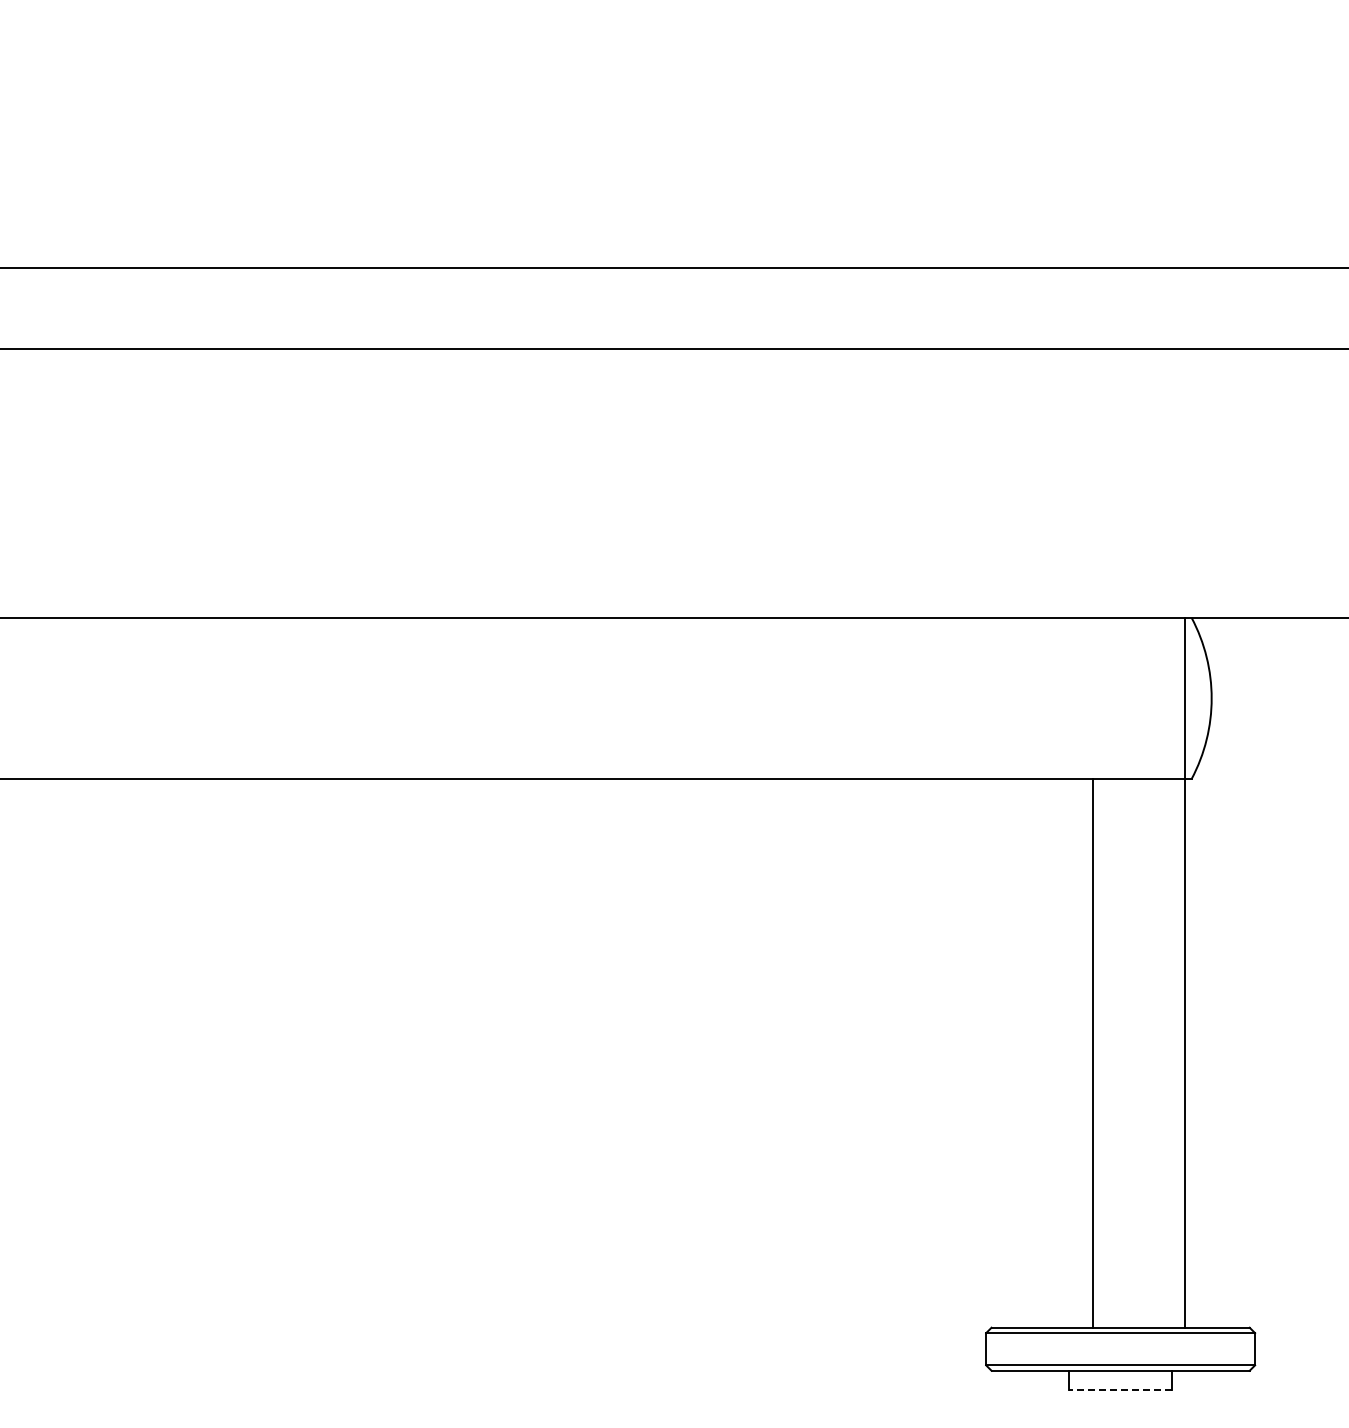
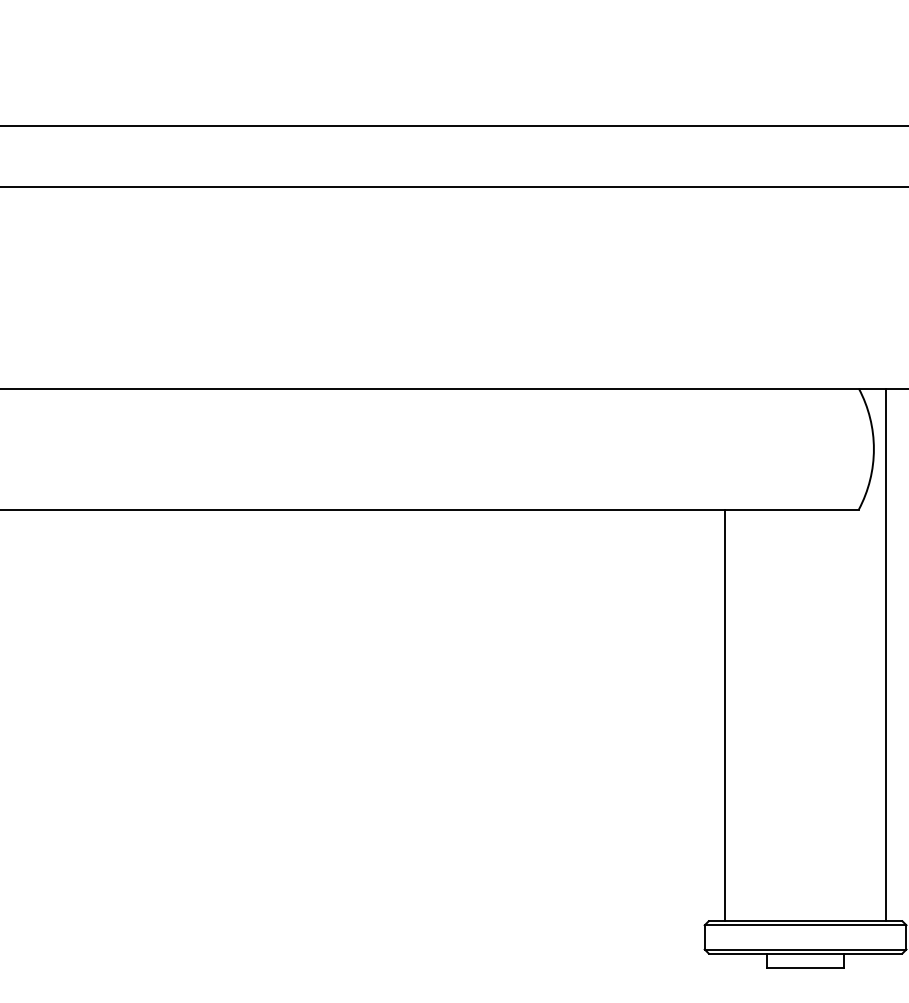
line: (1185, 972) -> (886, 654), moved
line: (1093, 1053) -> (725, 715), moved
line: (1120, 1389) -> (805, 967), dashed -> solid

